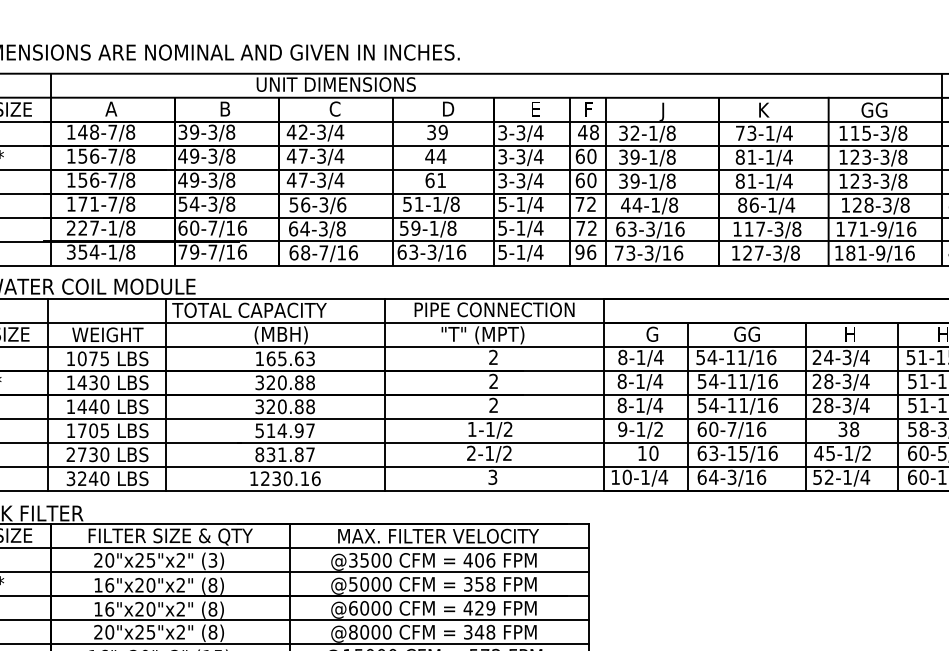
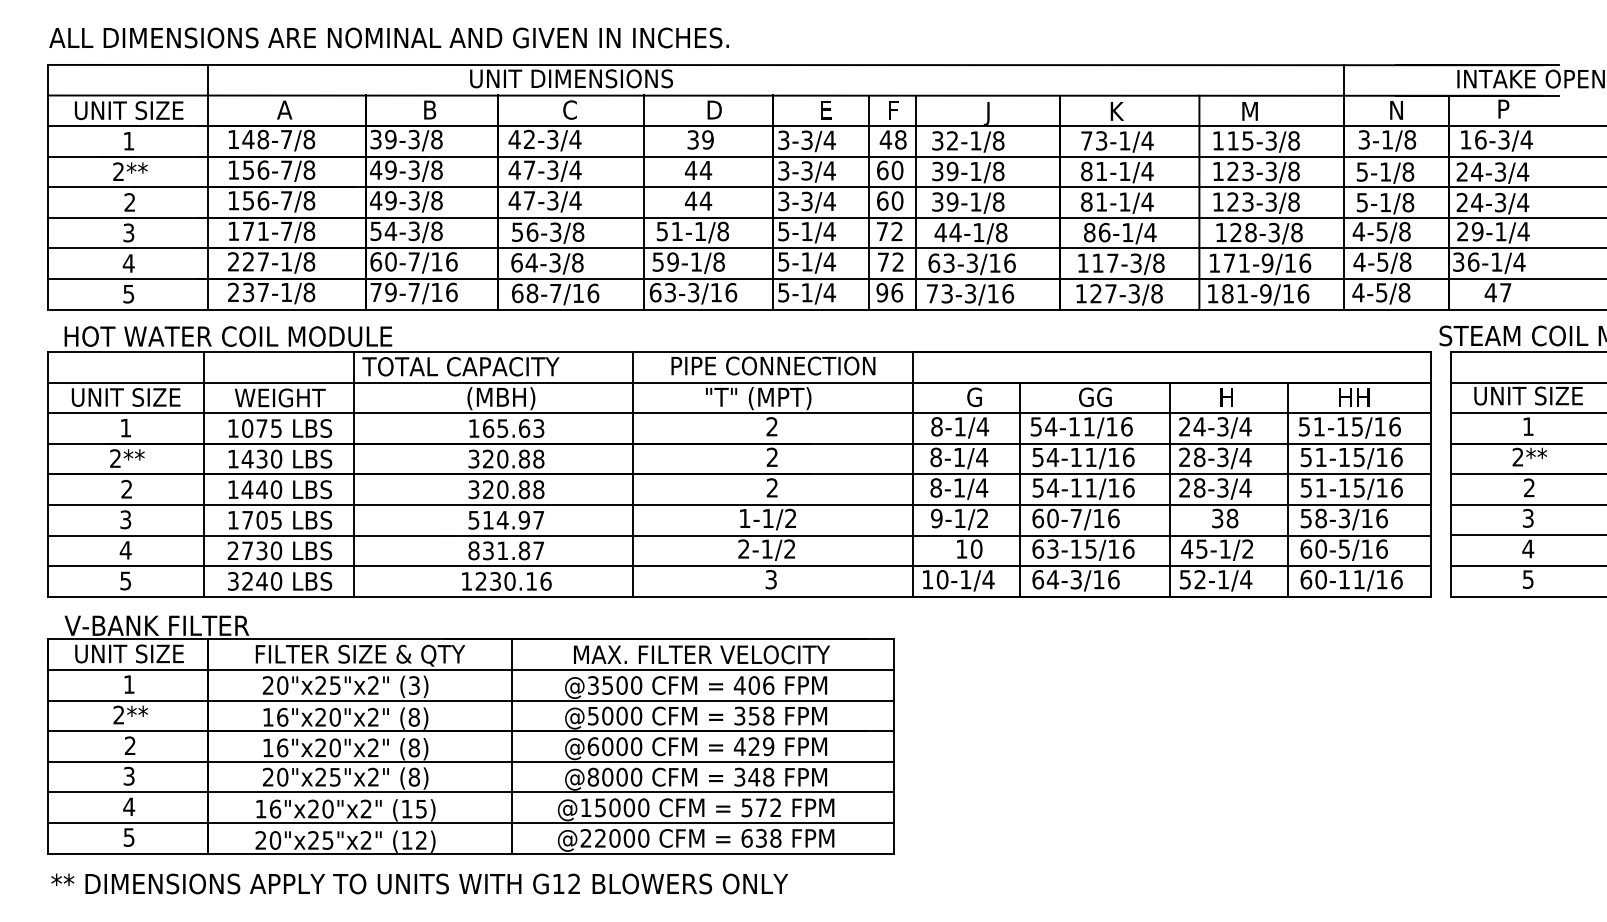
text: (874, 110) -> (1257, 111), GG -> M
text: (435, 180) -> (698, 200), 61 -> 44
text: (341, 204) -> (578, 231), 56-3/6 -> 56-3/8
text: (82, 252) -> (248, 292), 354-1/8 -> 237-1/8

